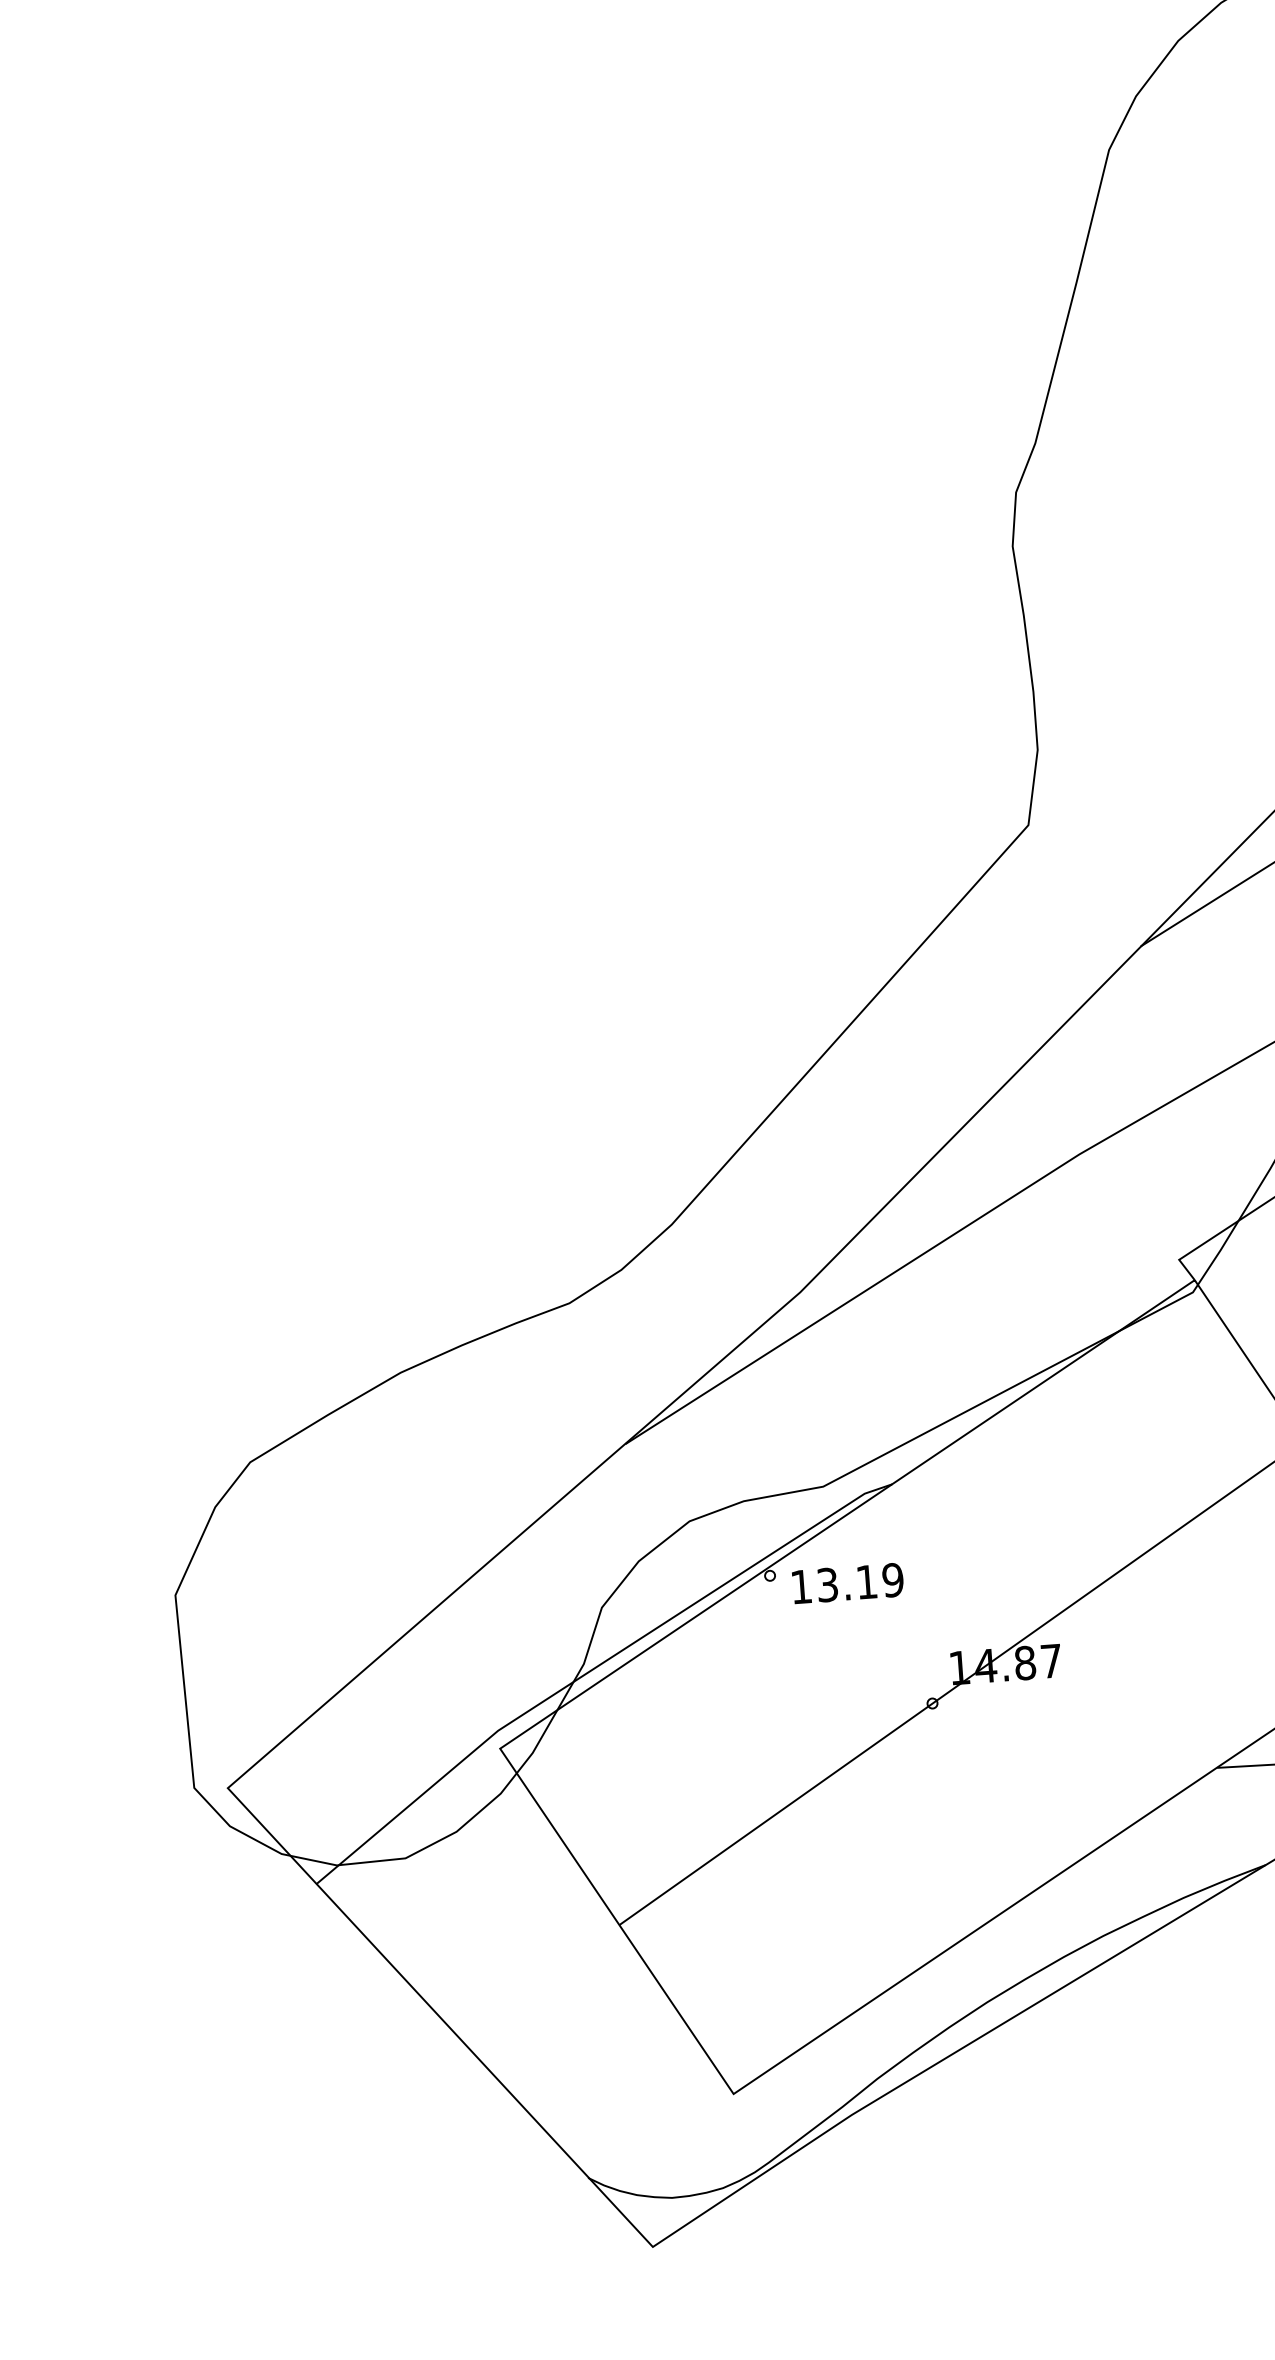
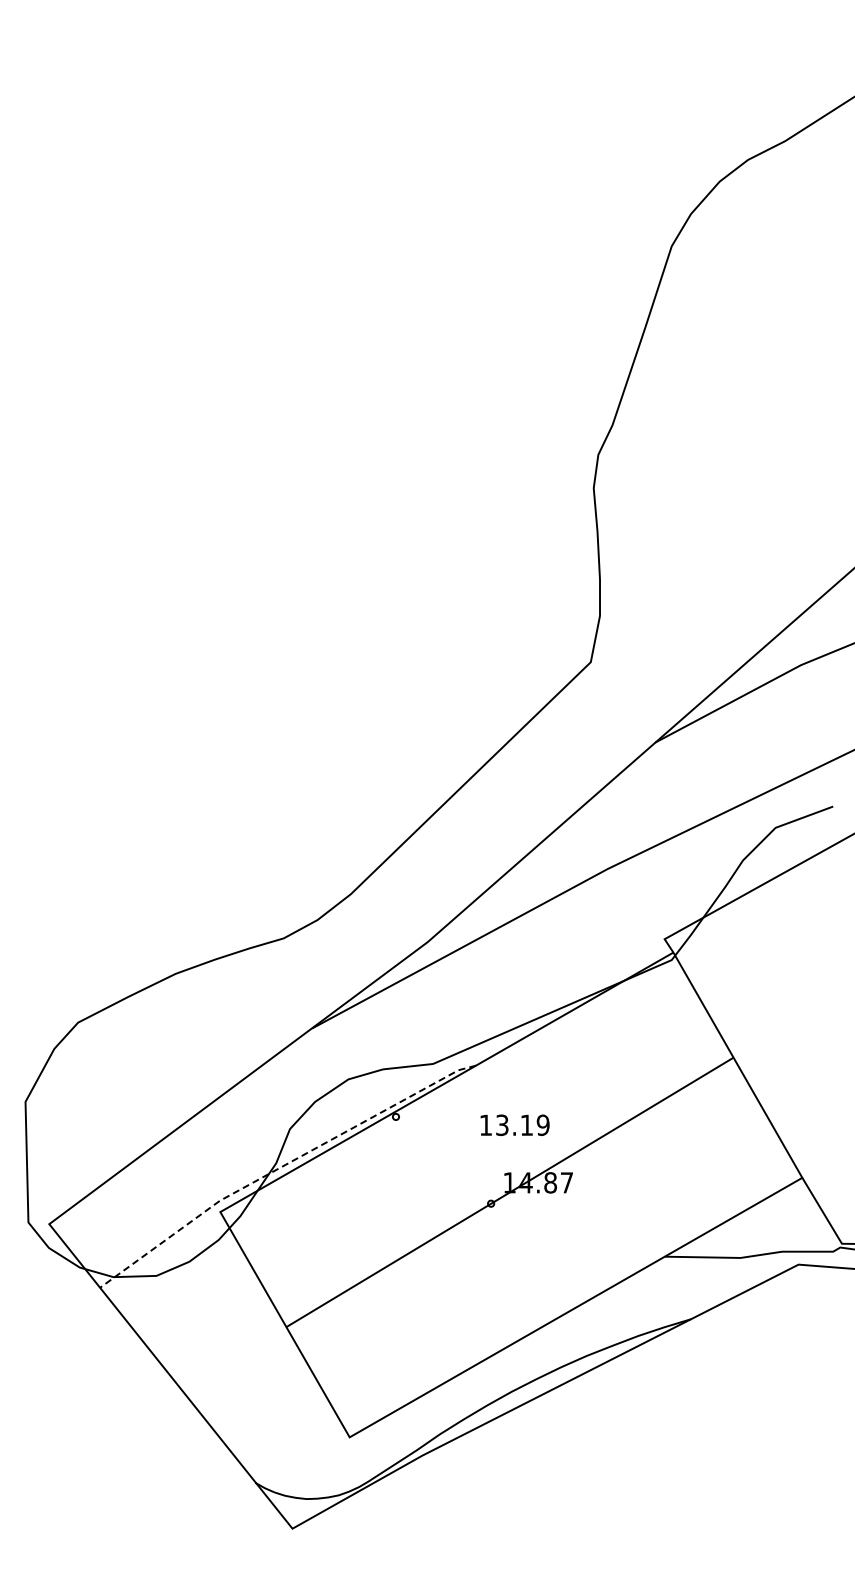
text: (846, 1582) -> (514, 1124), moved
line: (594, 1668) -> (282, 1166), solid -> dashed

